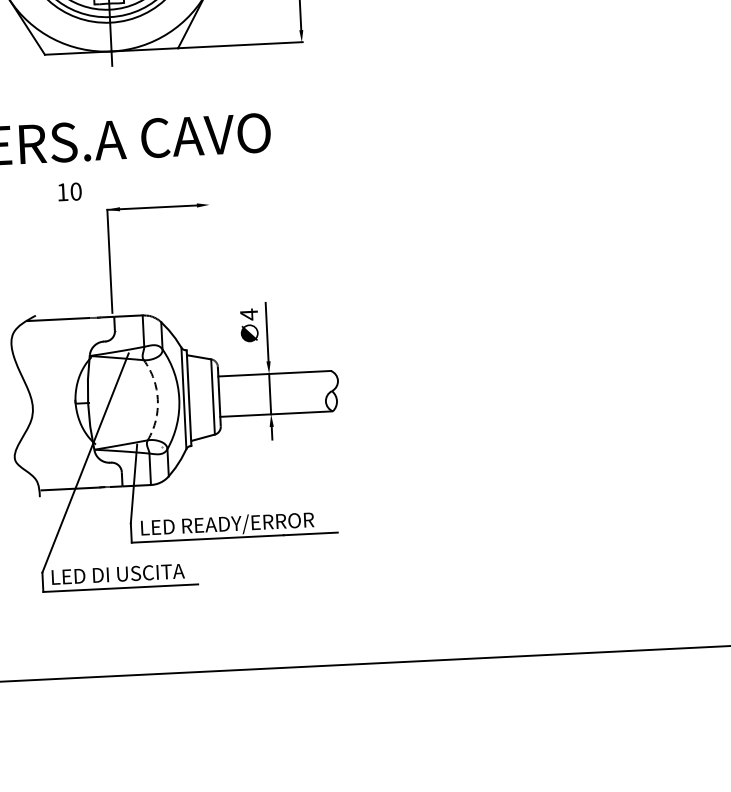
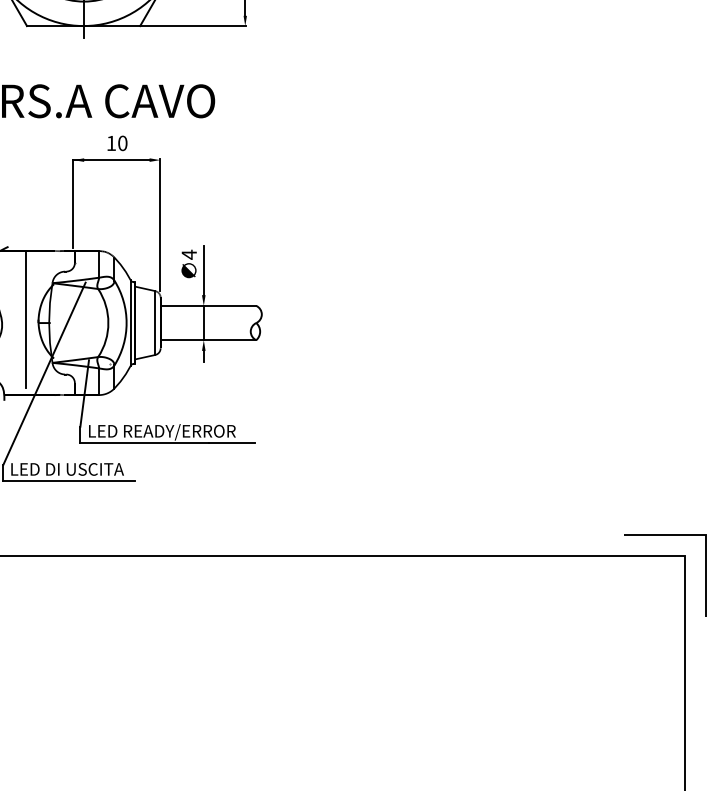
text: (69, 192) -> (117, 143), moved
line: (213, 281) -> (160, 225), added
line: (60, 400) -> (25, 319), added
arc: (157, 400) -> (108, 323), dashed -> solid

